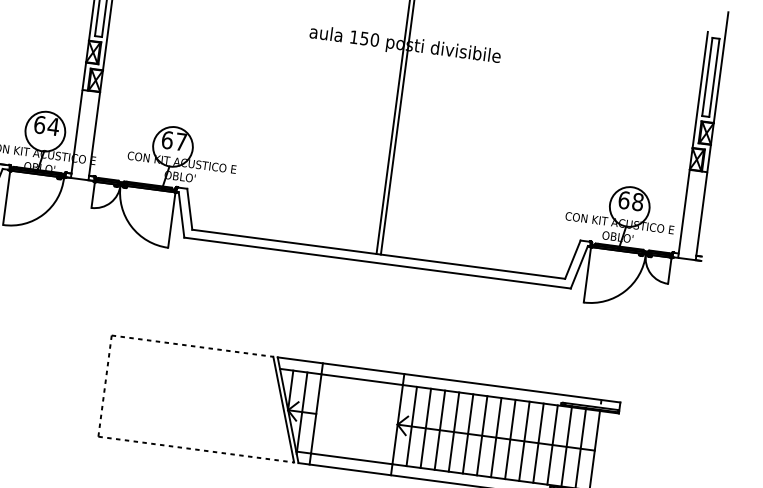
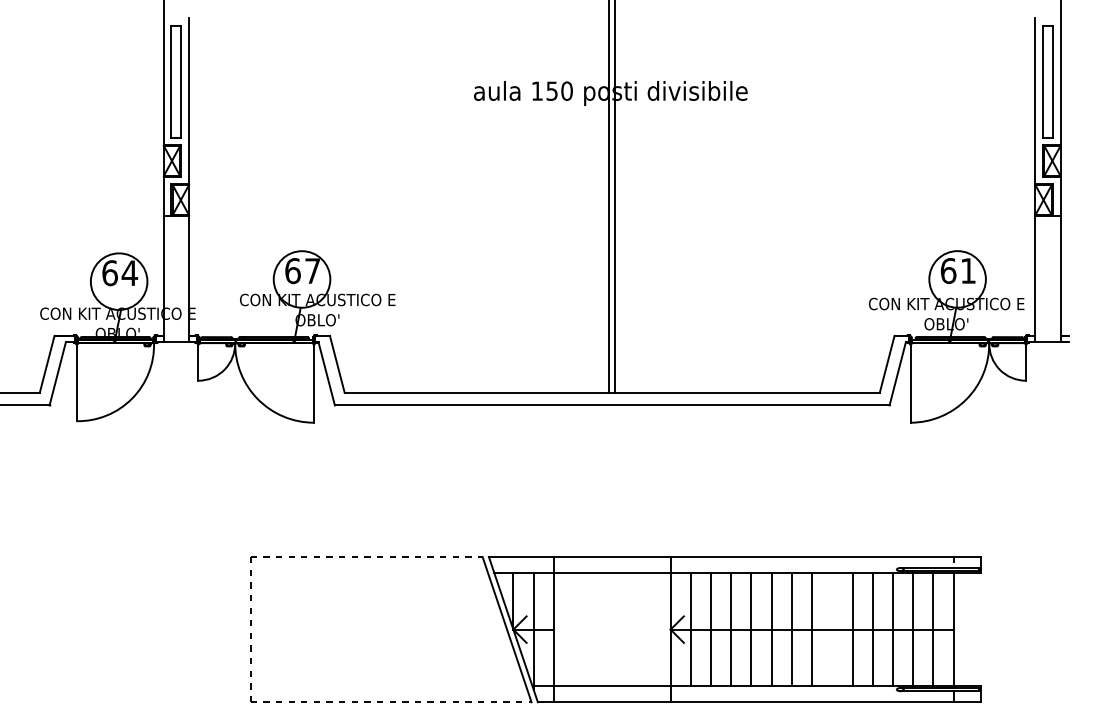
text: (638, 202) -> (968, 271), 68 -> 61
line: (510, 439) -> (832, 629), removed

